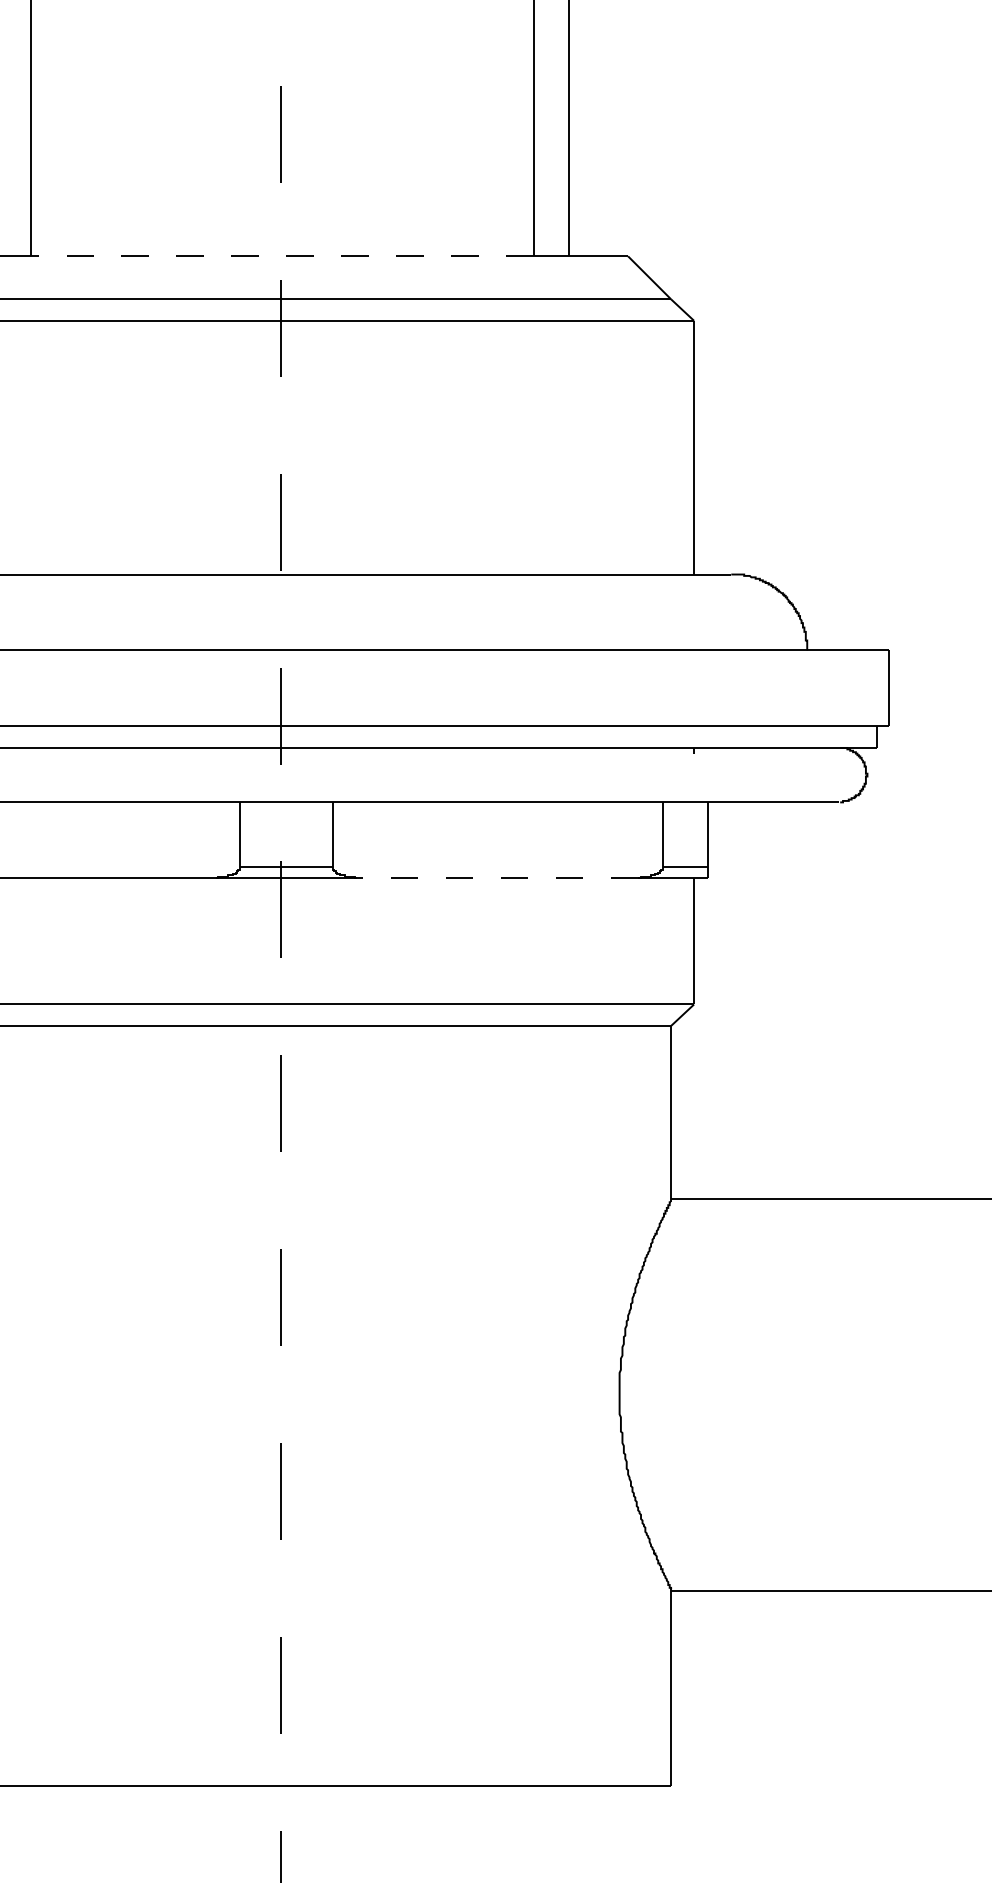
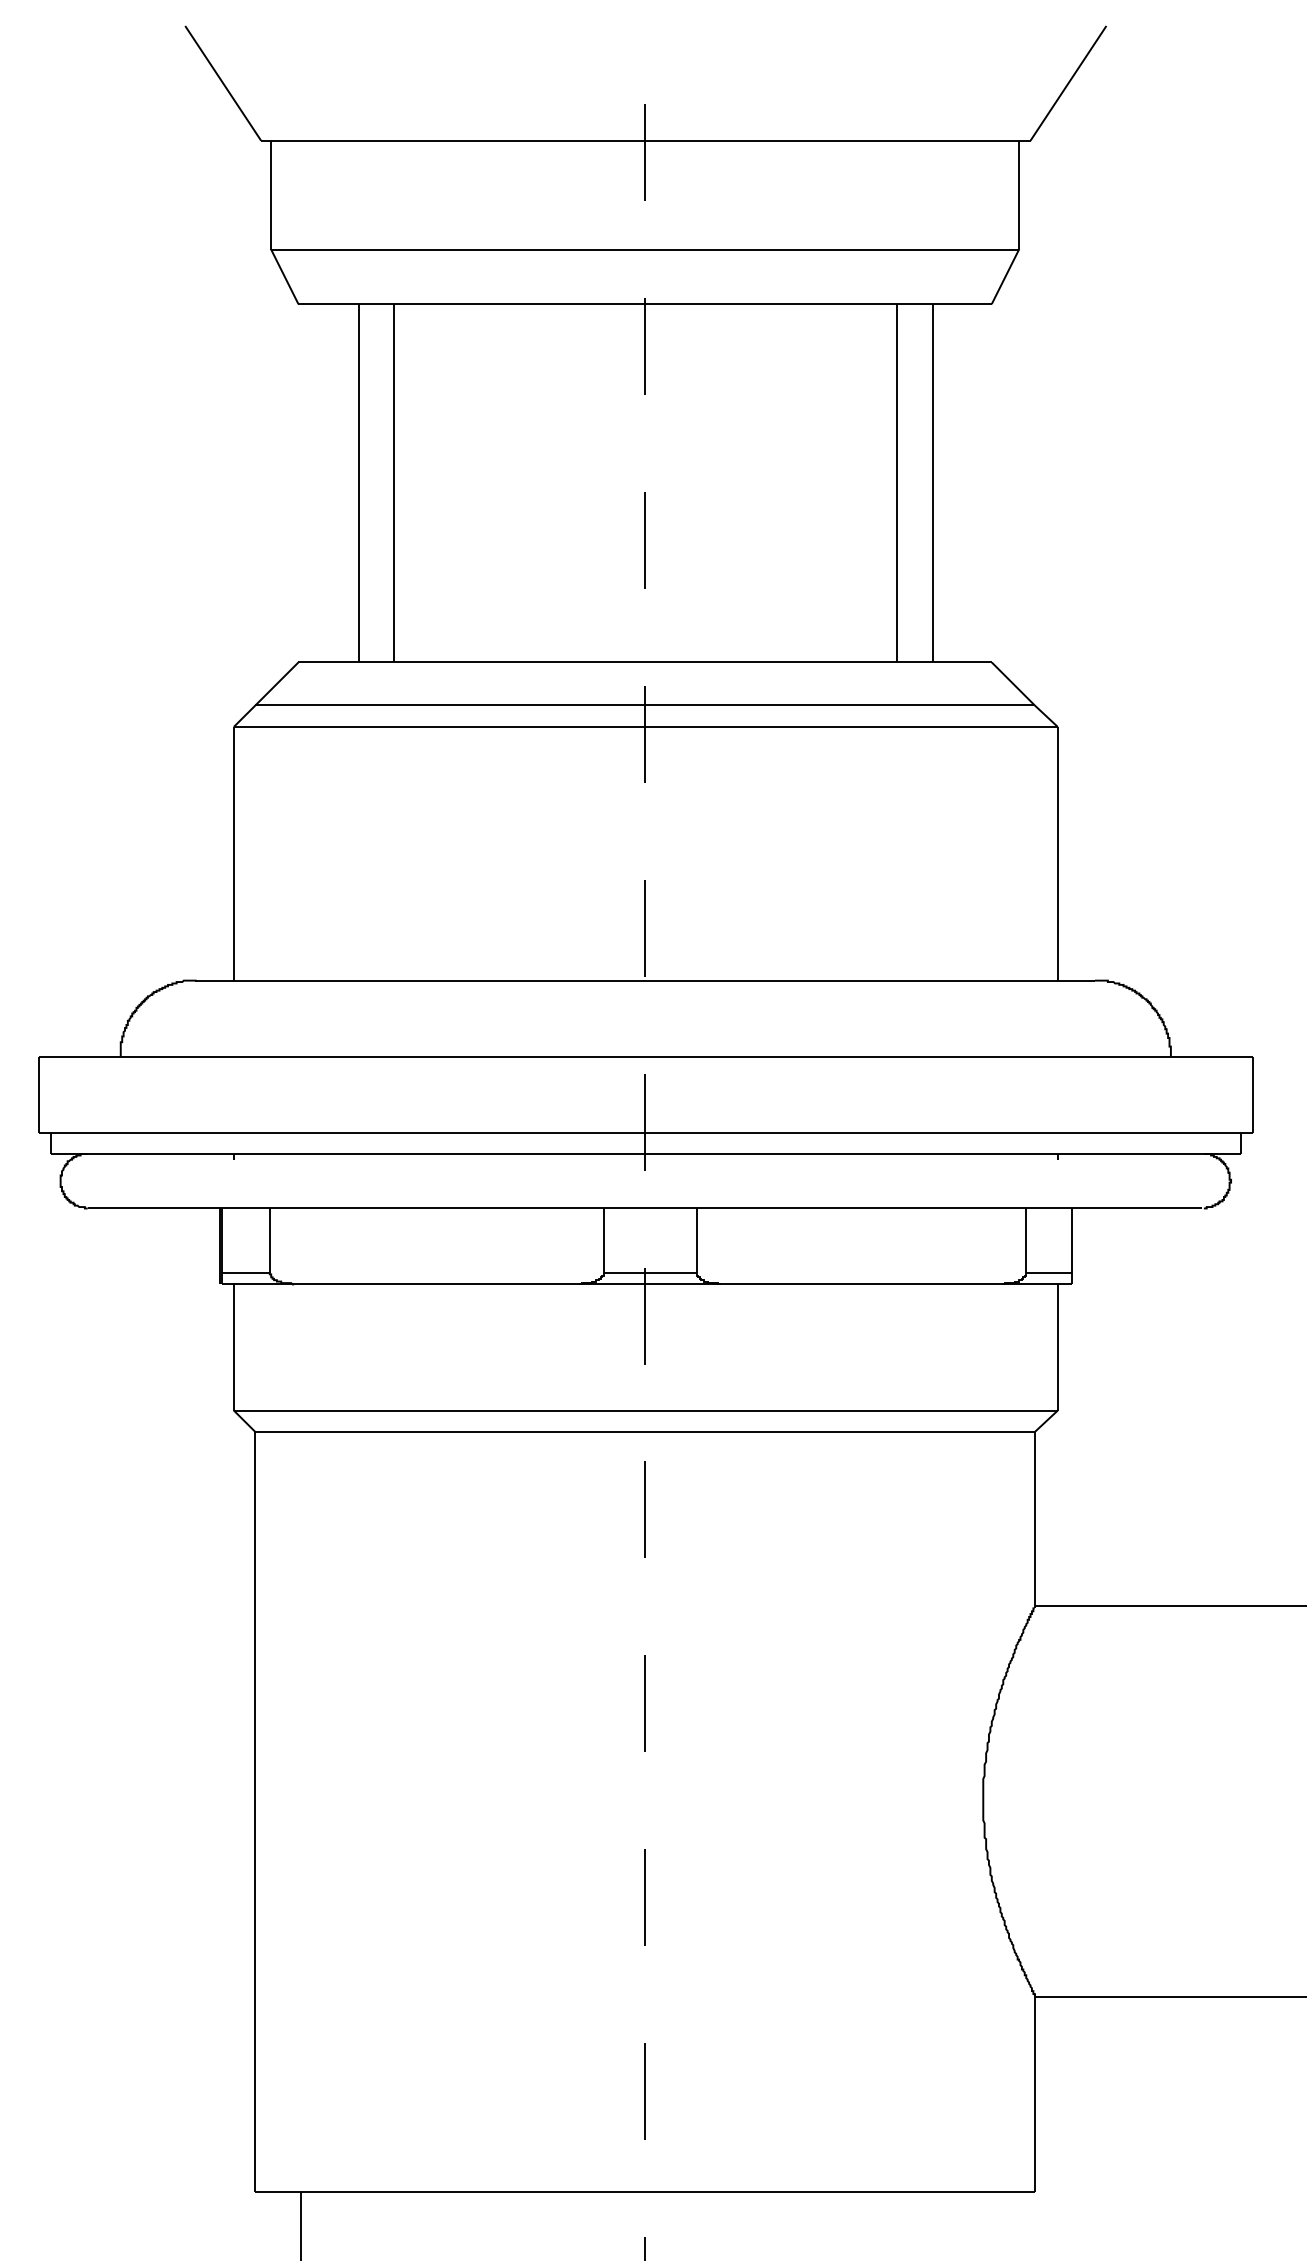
line: (281, 256) -> (645, 662), dashed -> solid
line: (496, 878) -> (860, 1284), dashed -> solid

